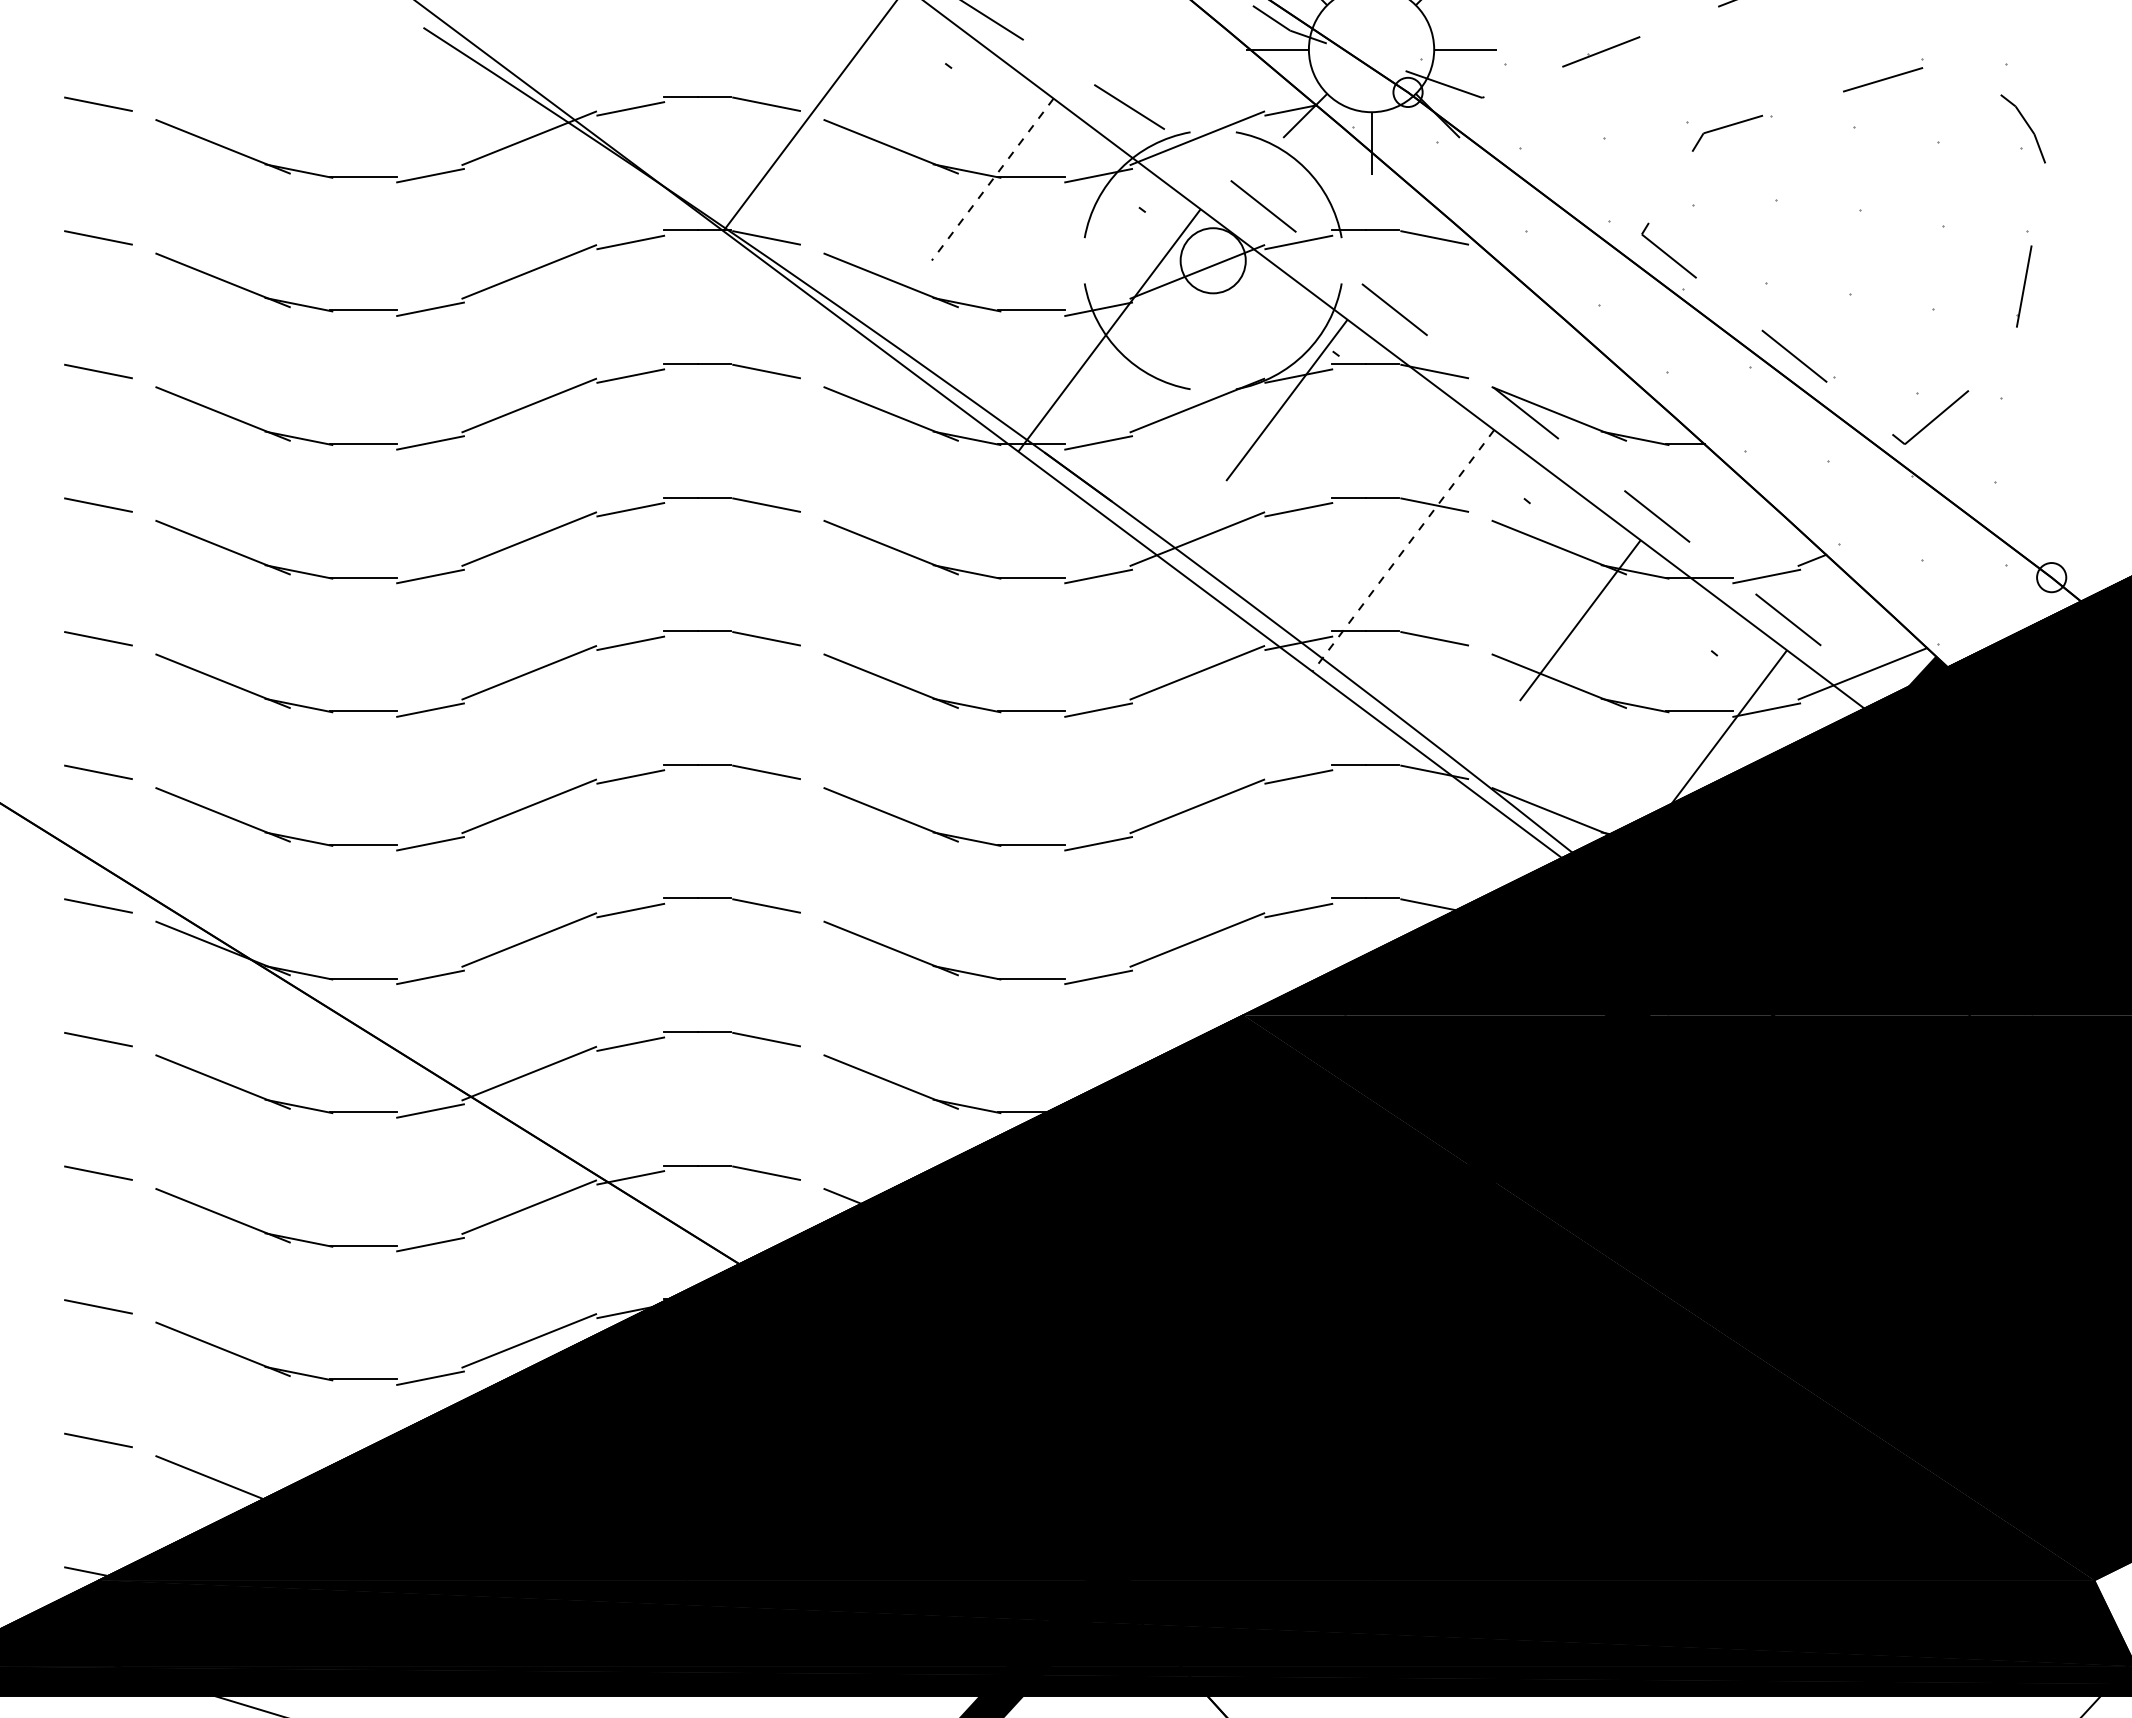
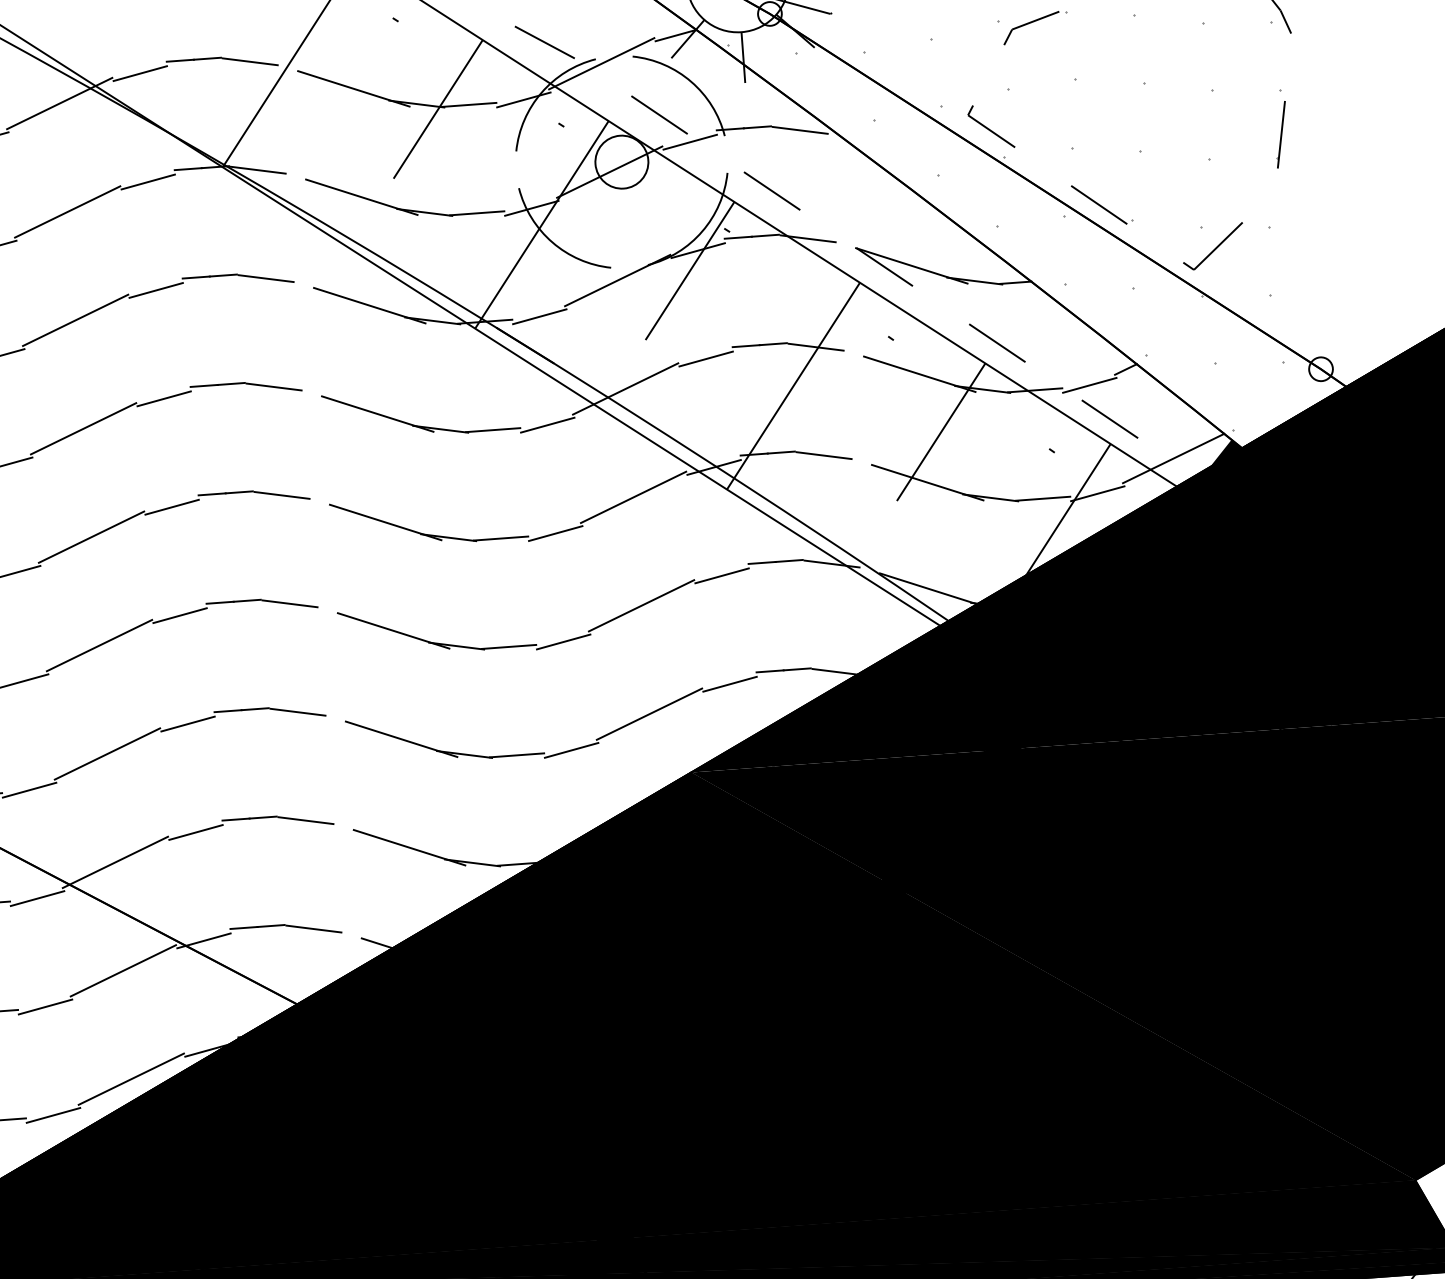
line: (992, 179) -> (437, 109), dashed -> solid
line: (1403, 551) -> (793, 386), dashed -> solid

